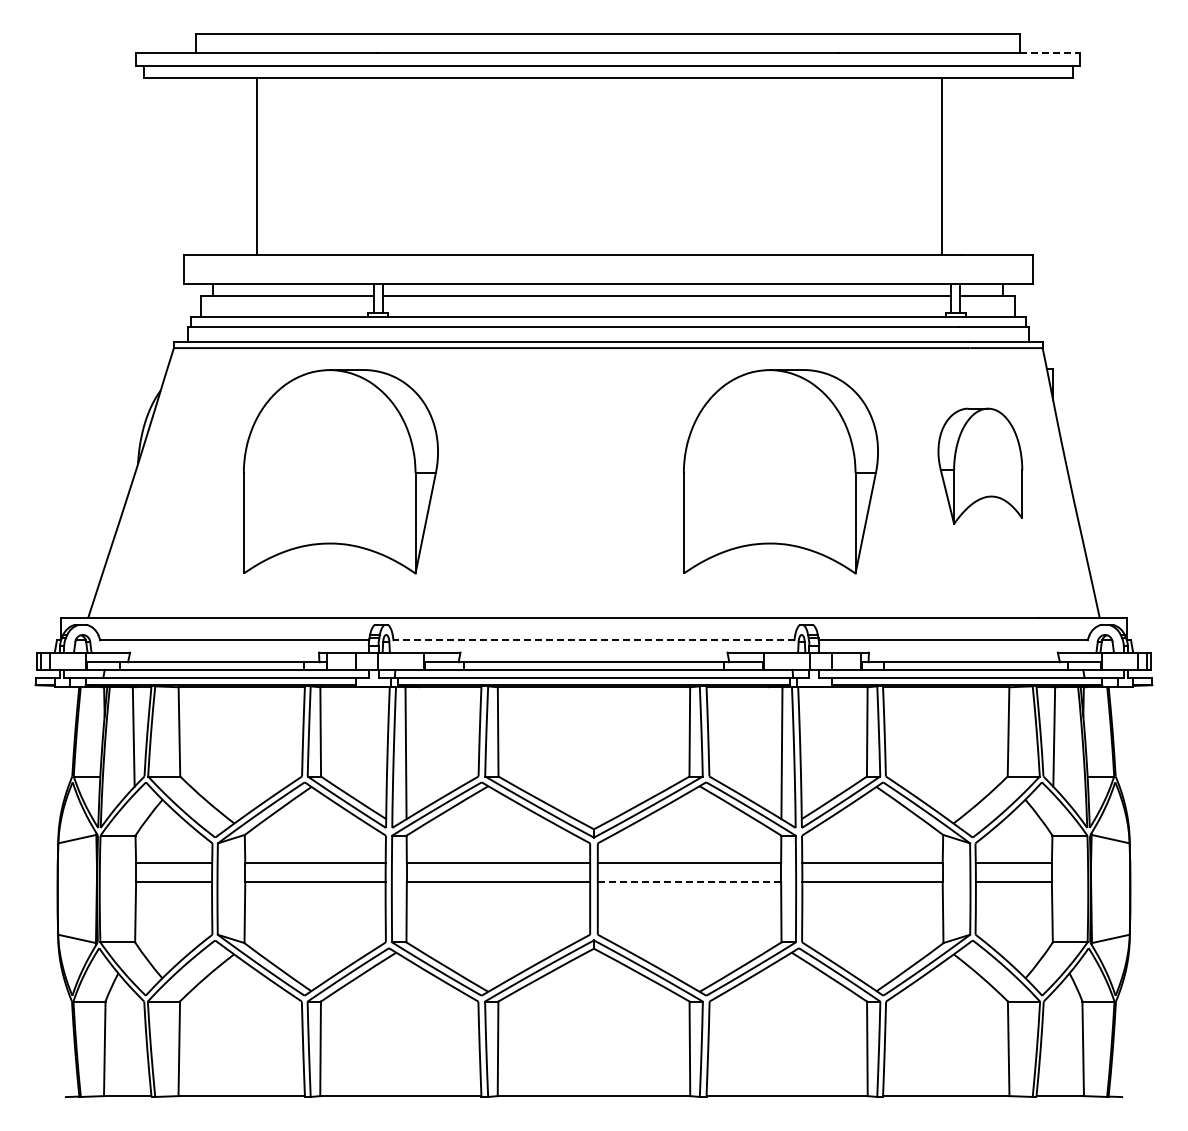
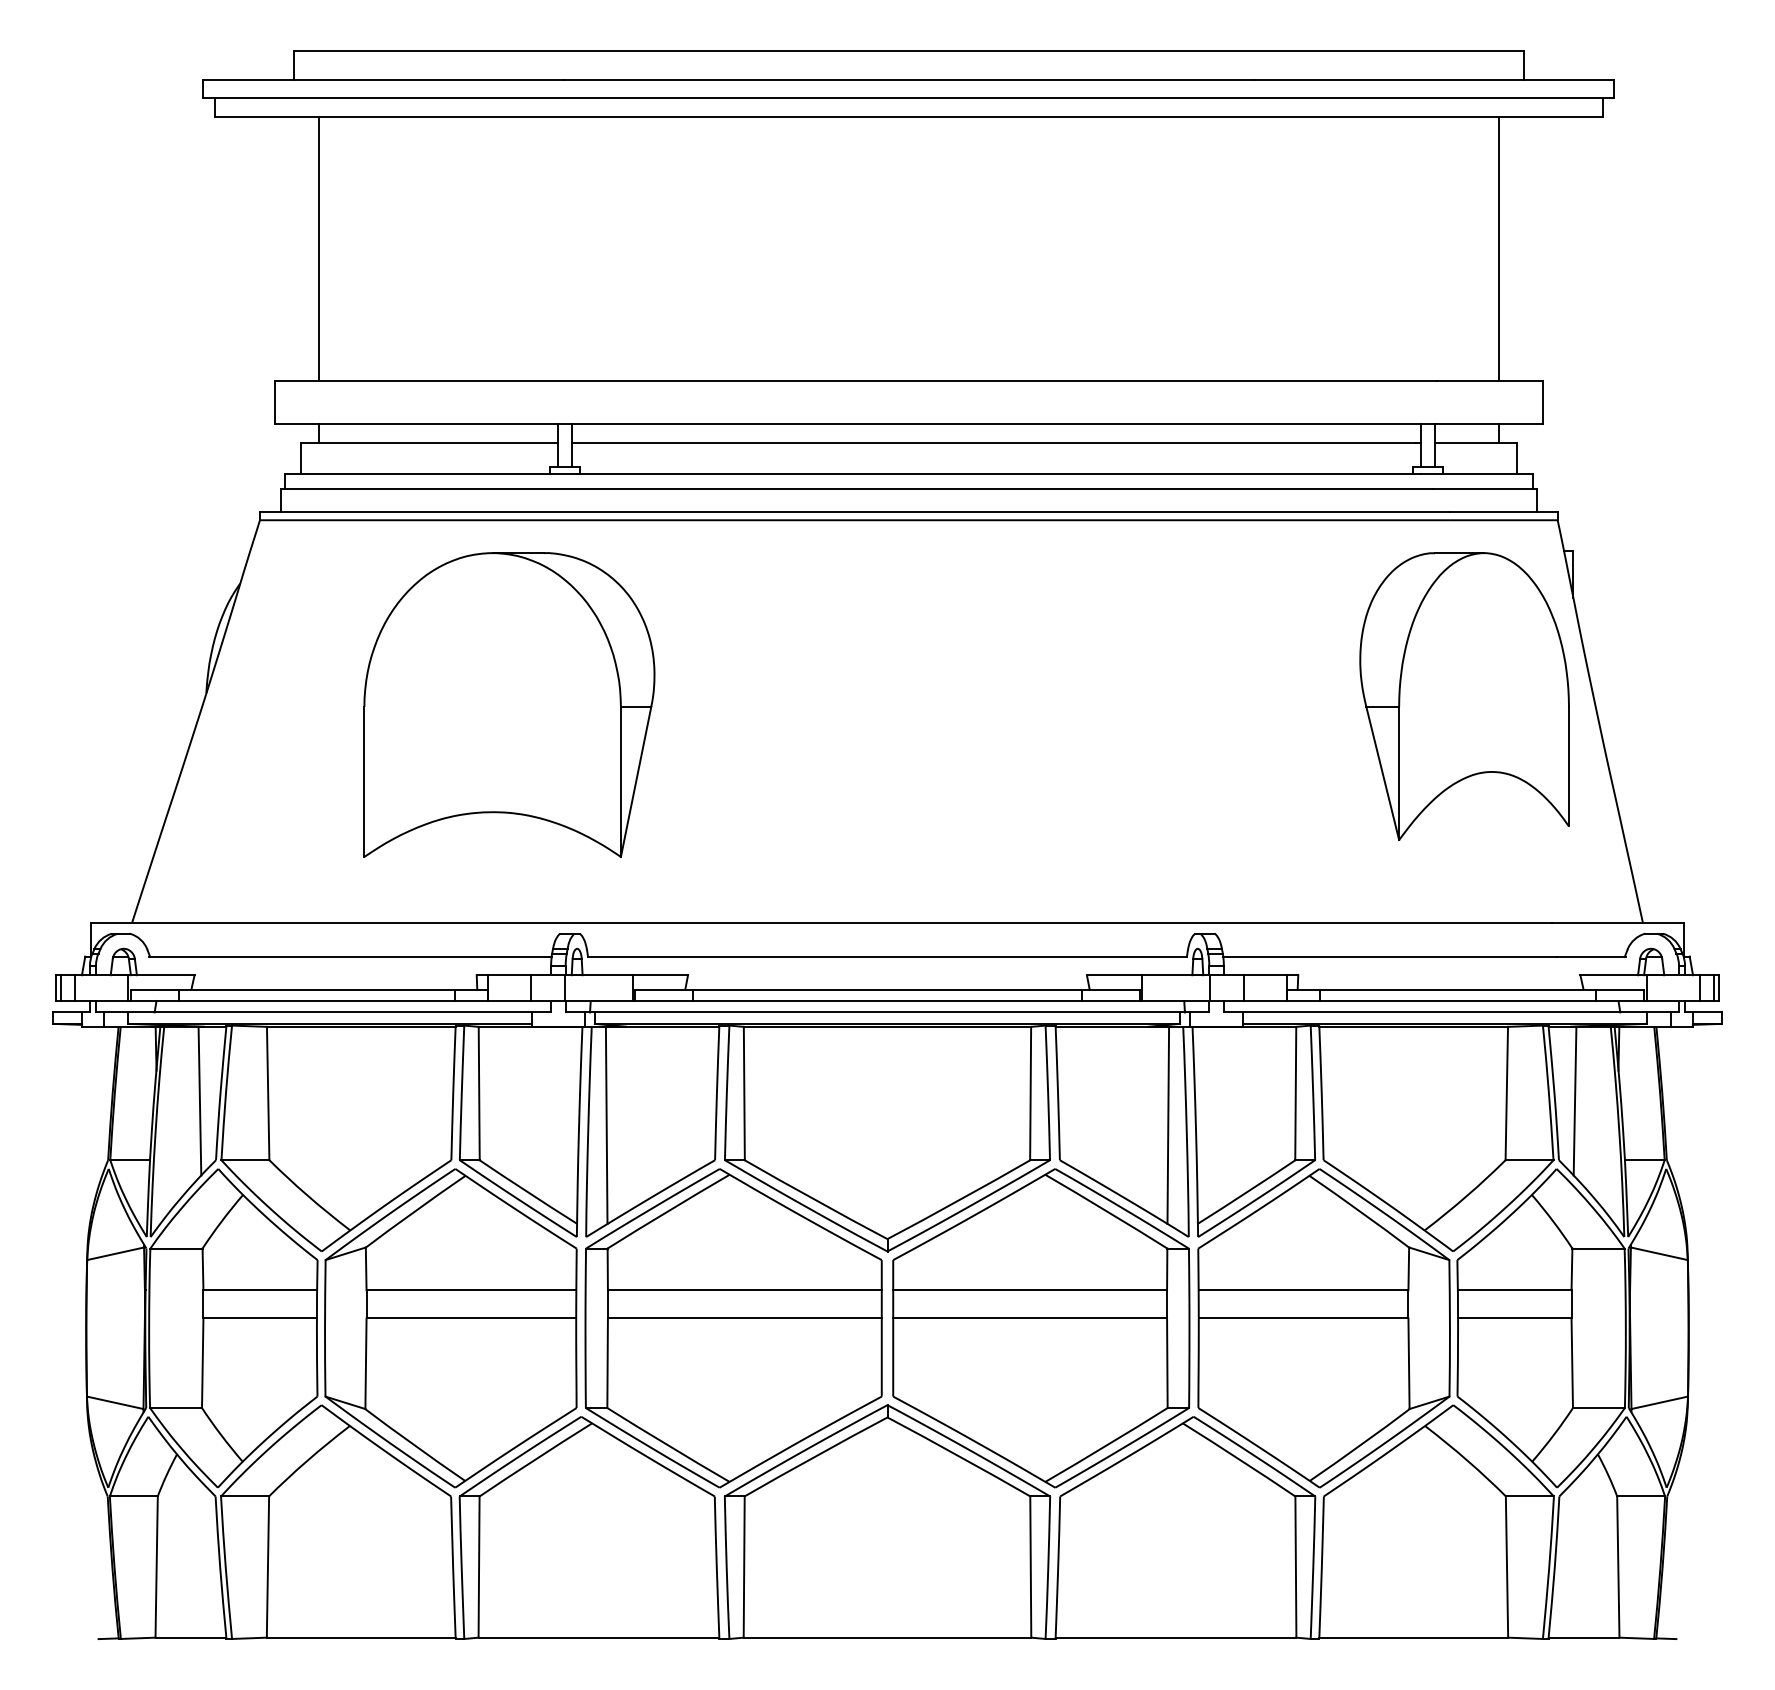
line: (1050, 53) -> (1569, 80), dashed -> solid
line: (257, 166) -> (319, 248), moved
line: (942, 166) -> (1499, 248), moved
part: (980, 466) -> (1464, 697), size x1.67
part: (780, 471) -> (1166, 704), removed
line: (593, 640) -> (886, 957), dashed -> solid
line: (689, 882) -> (1030, 1318), dashed -> solid

